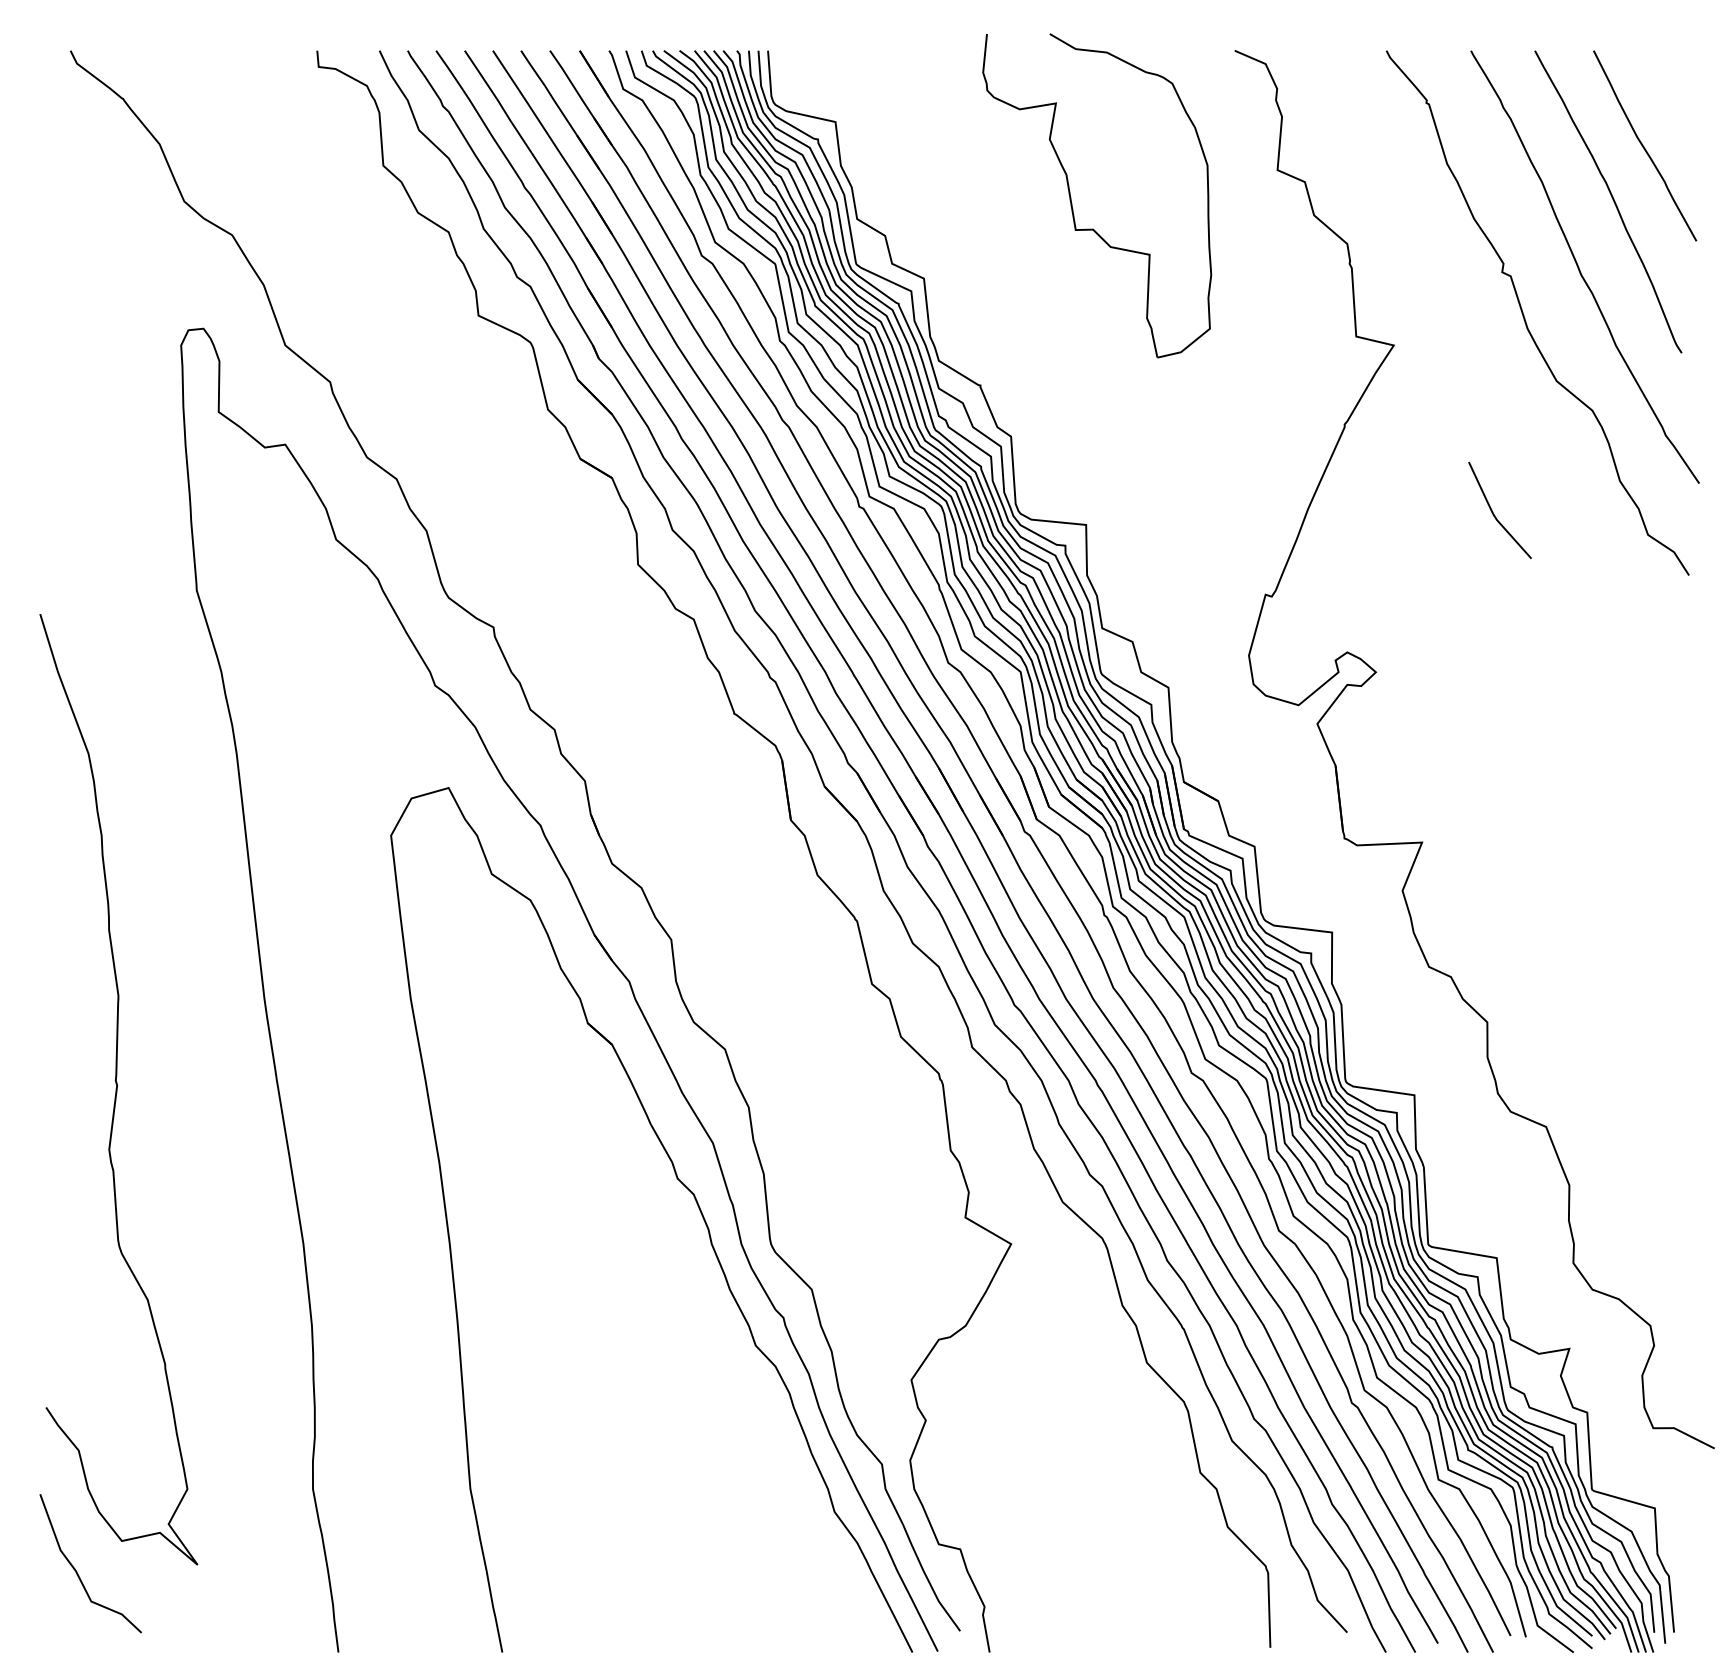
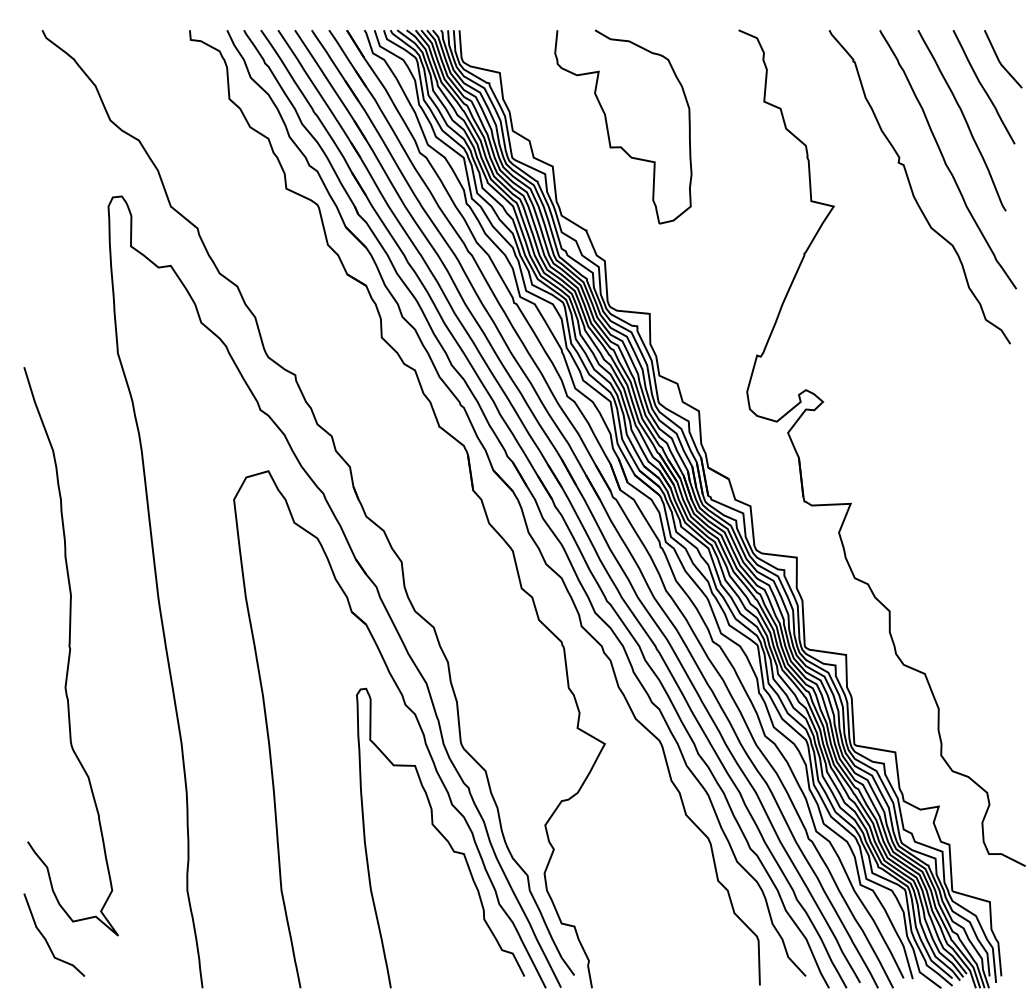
part: (1072, 196) -> (608, 127), moved
curve: (1495, 514) -> (1000, 61), moved
curve: (737, 1397) -> (441, 835), added

